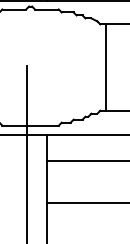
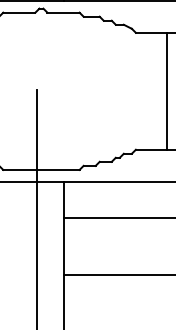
line: (106, 67) -> (167, 91), moved

